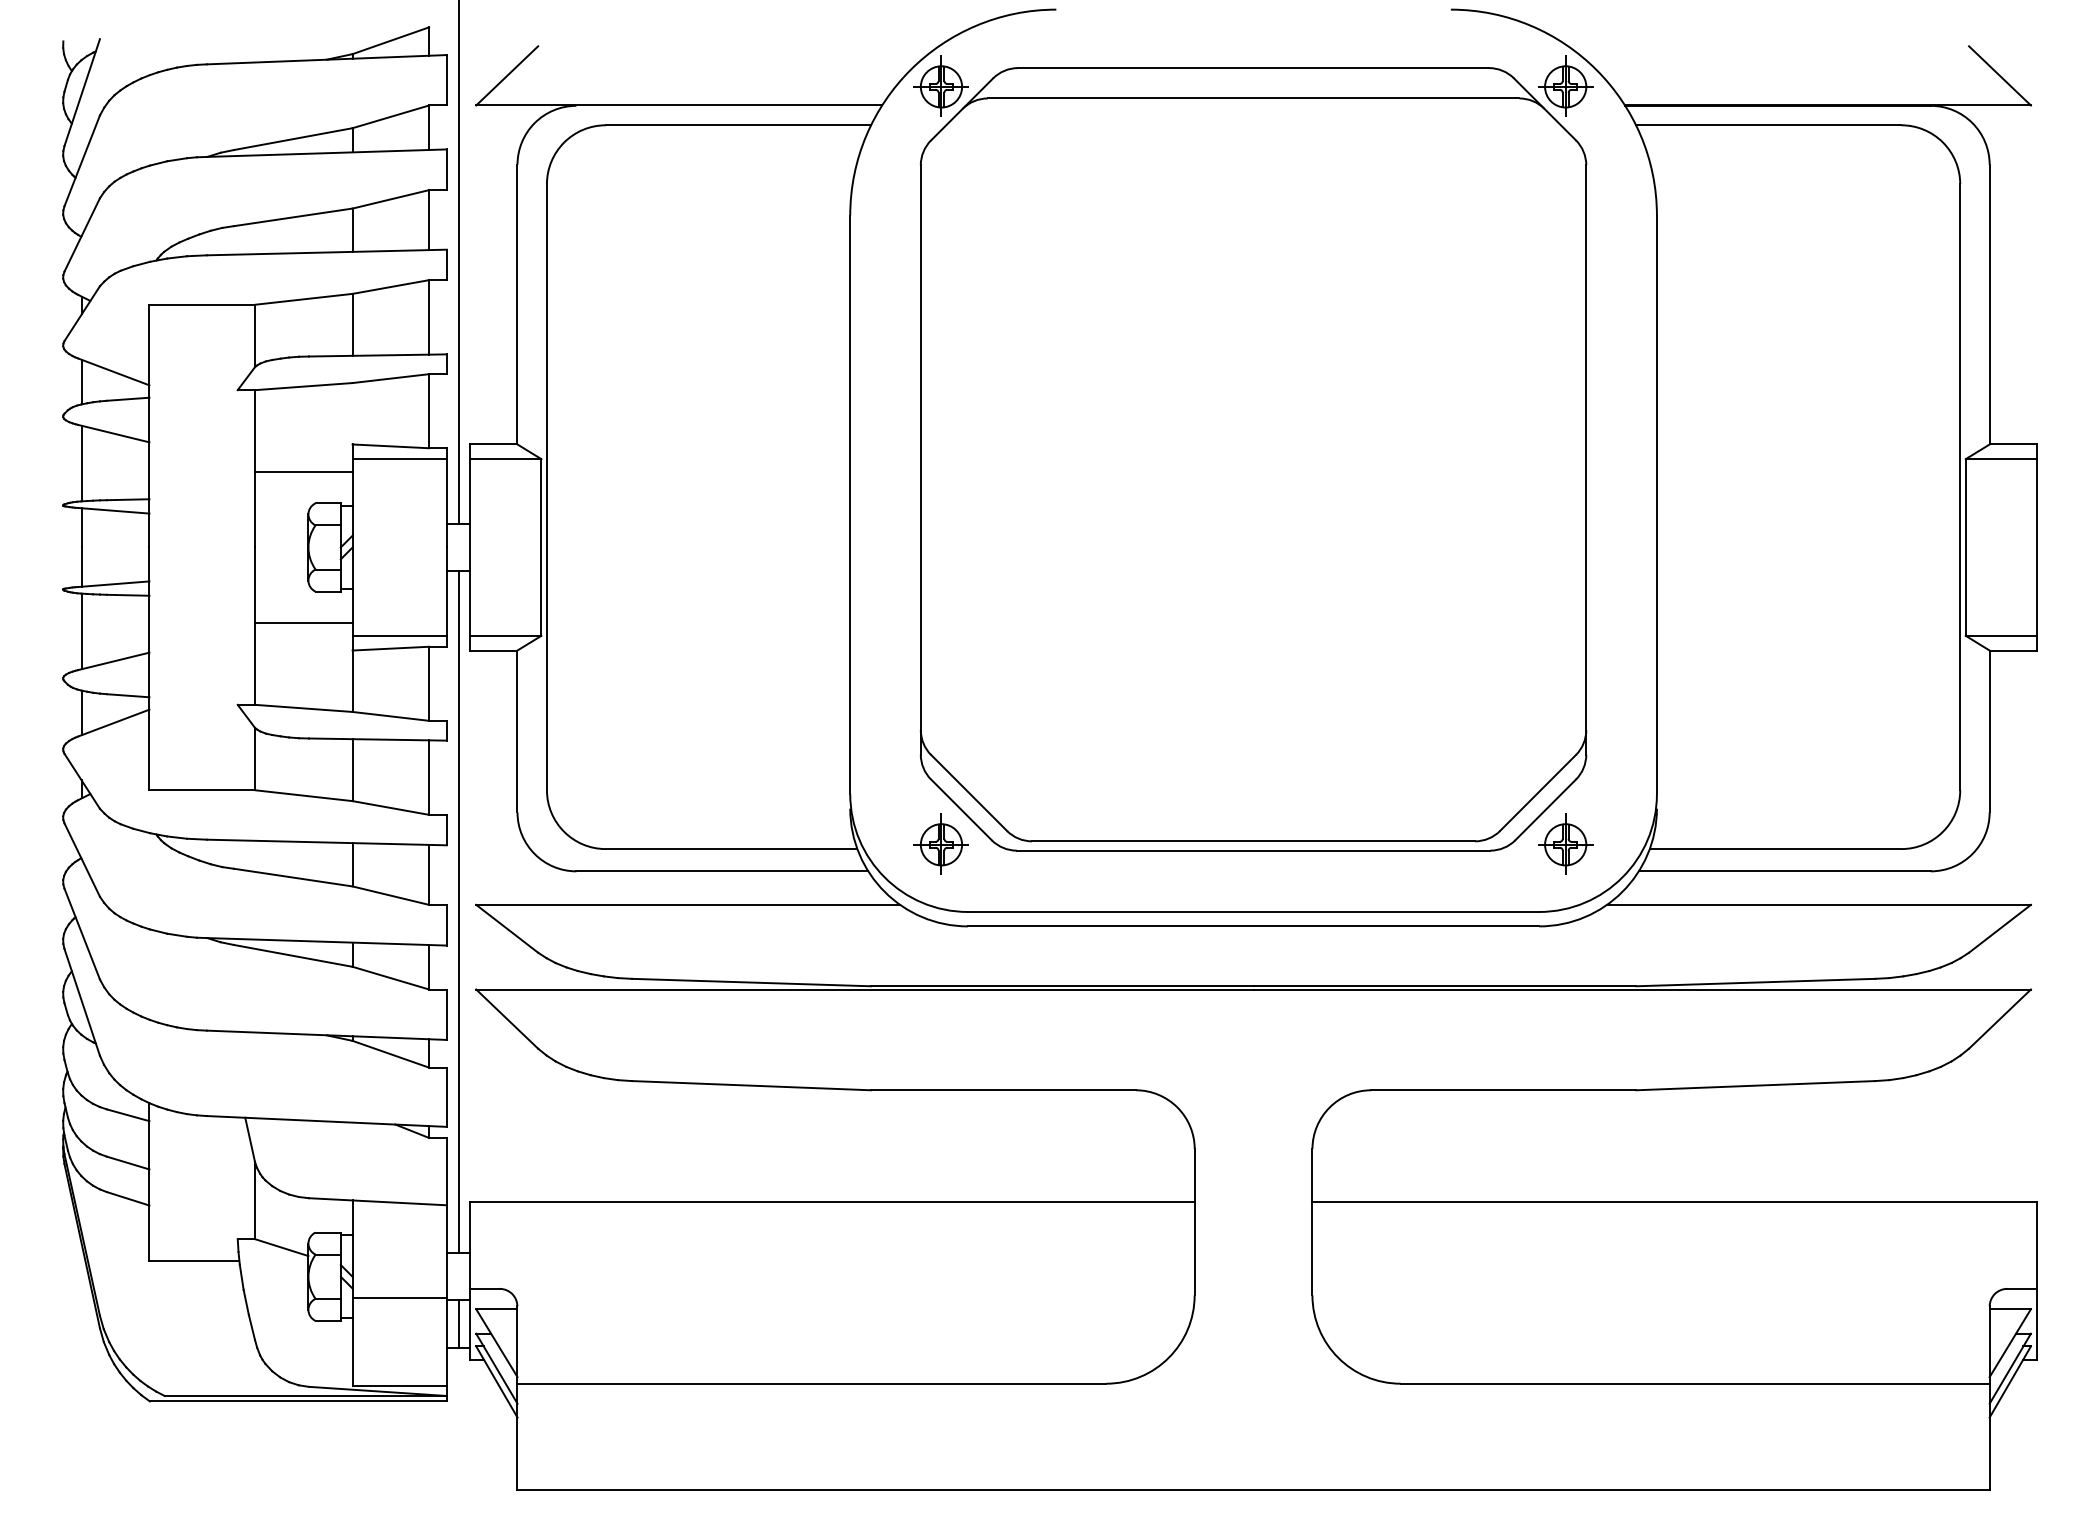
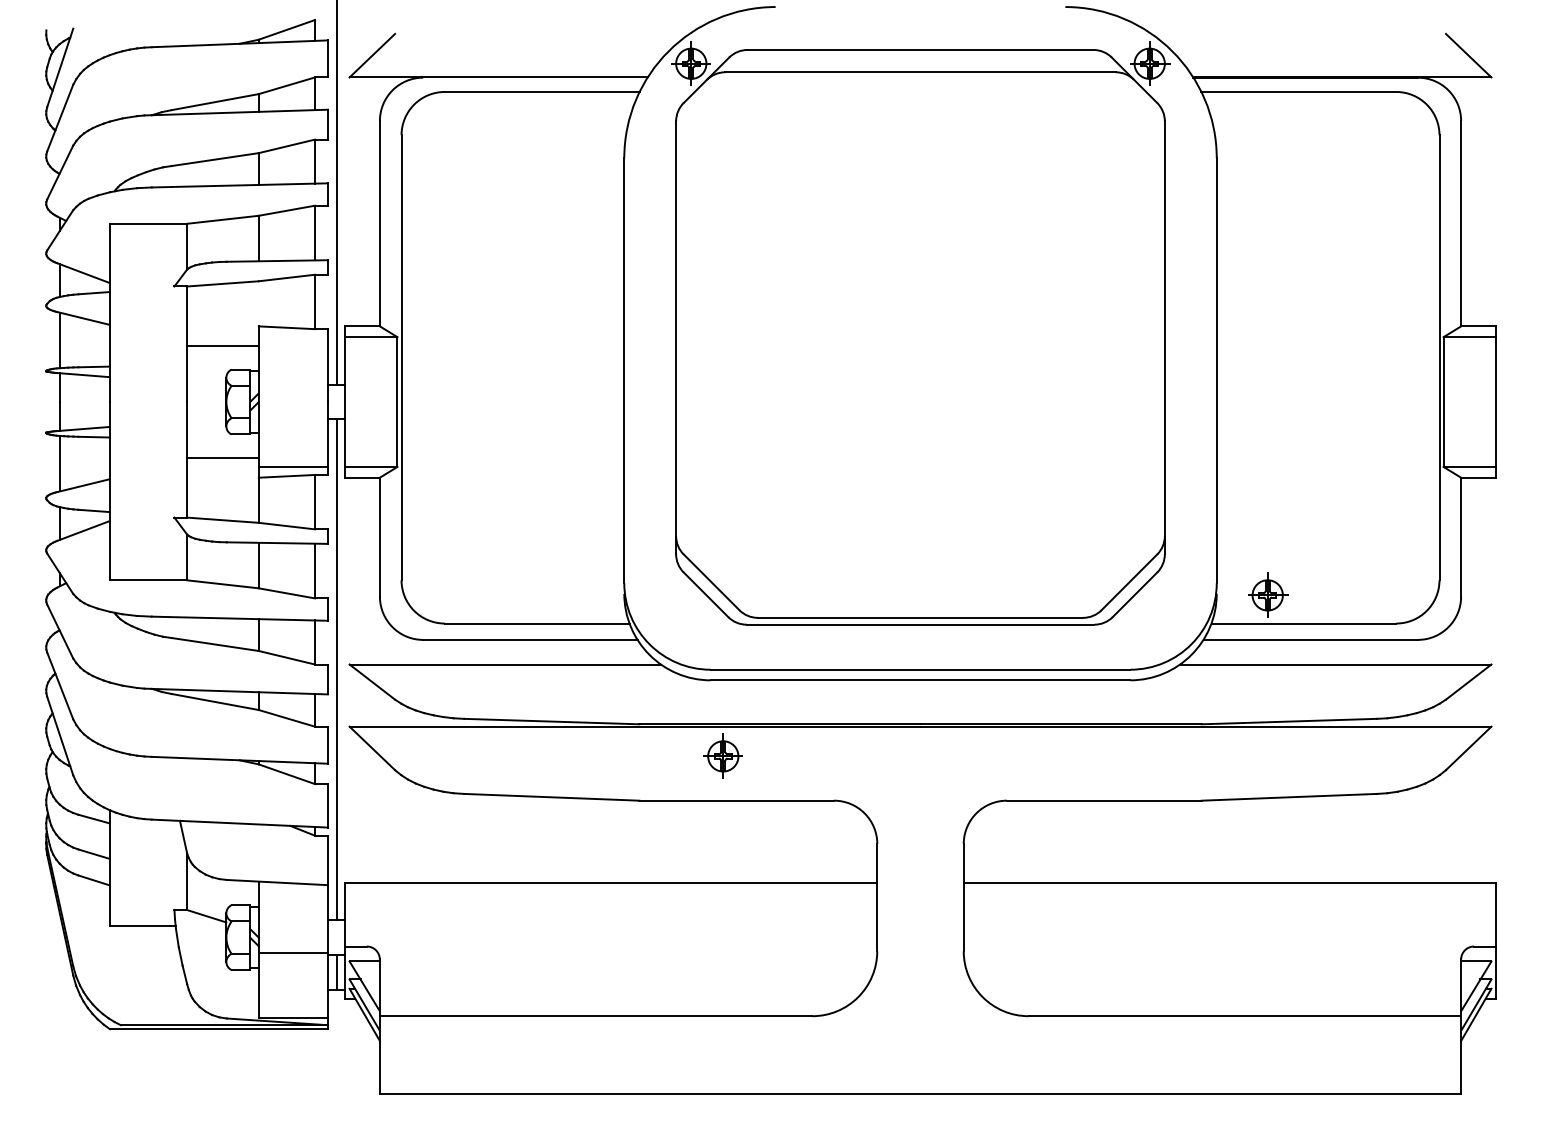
line: (398, 459) -> (292, 337), removed
part: (940, 843) -> (722, 755), moved
part: (1566, 843) -> (1268, 594), moved

